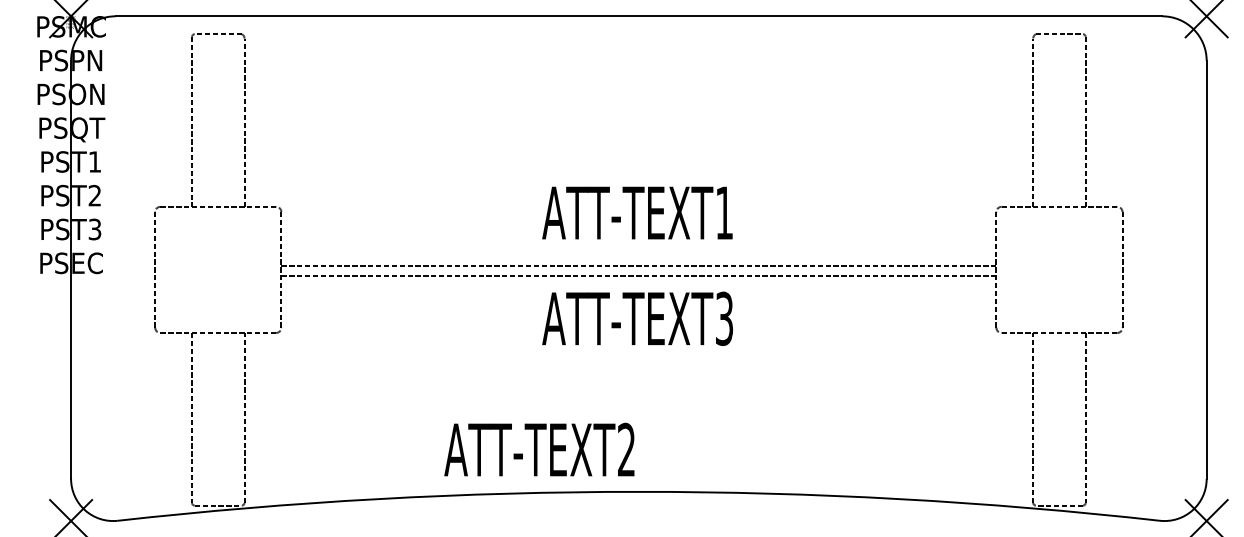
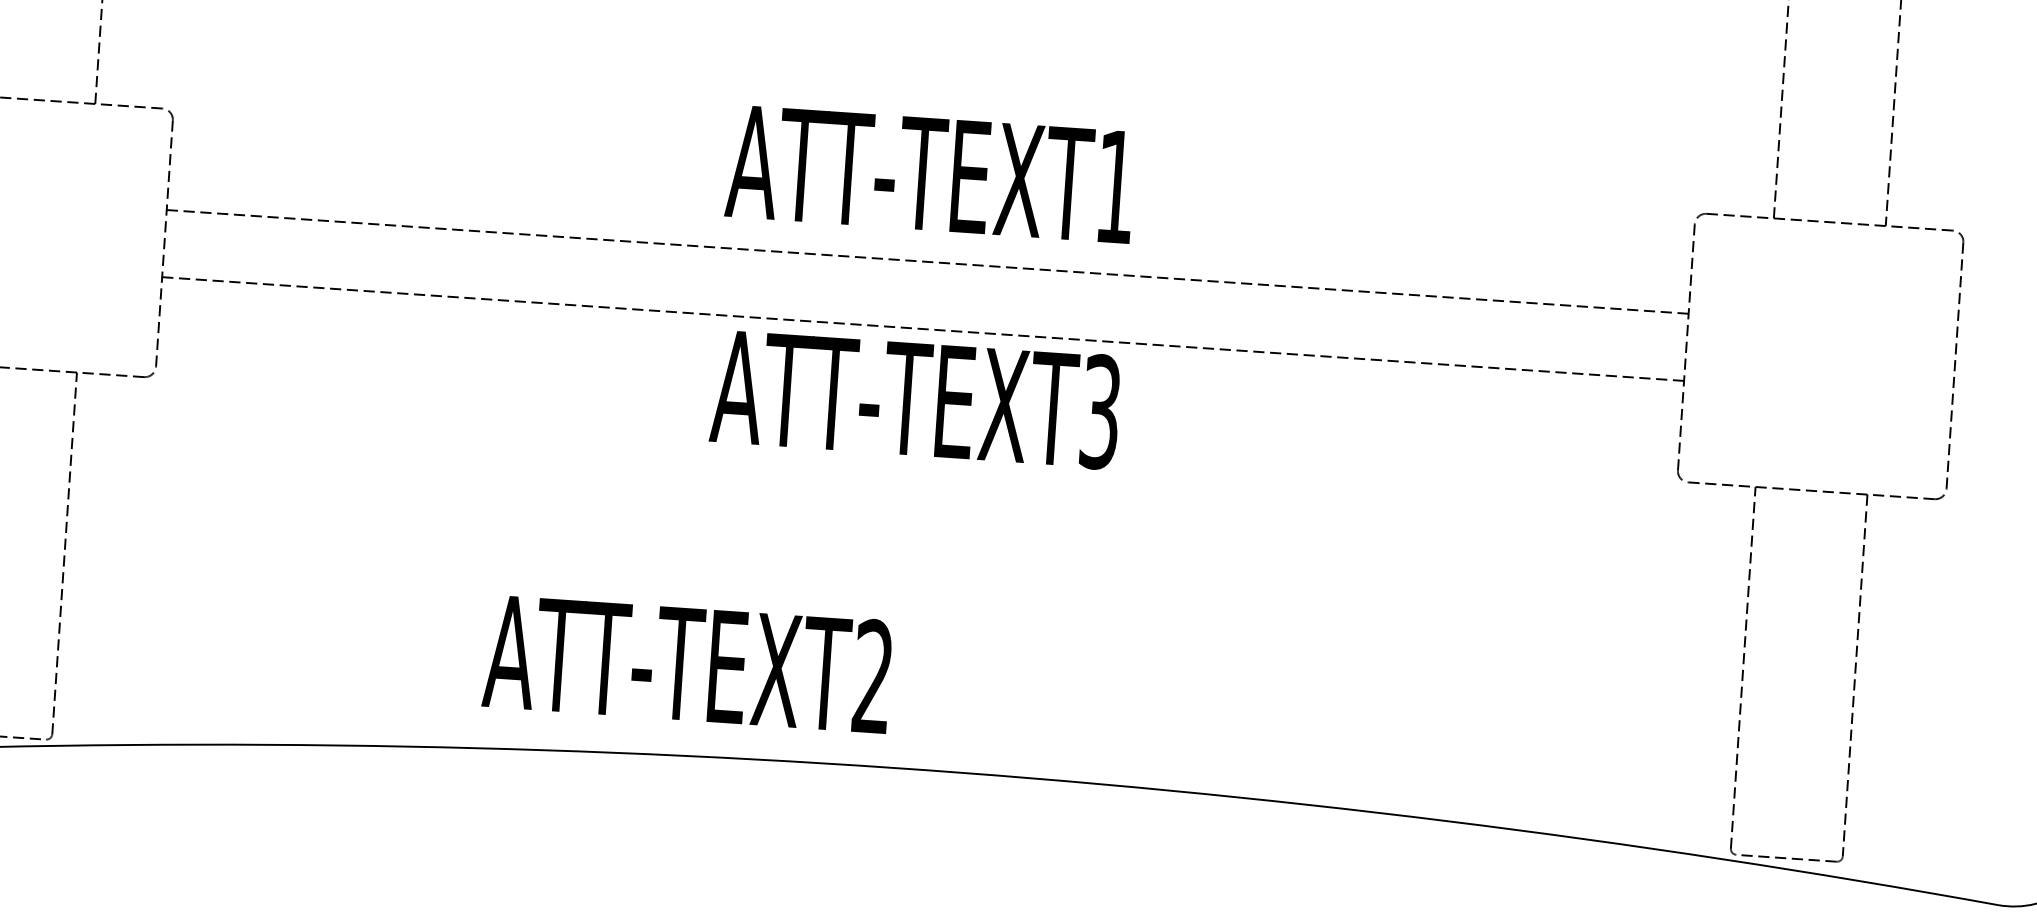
line: (638, 265) -> (922, 328), moved
line: (638, 276) -> (926, 262), moved

